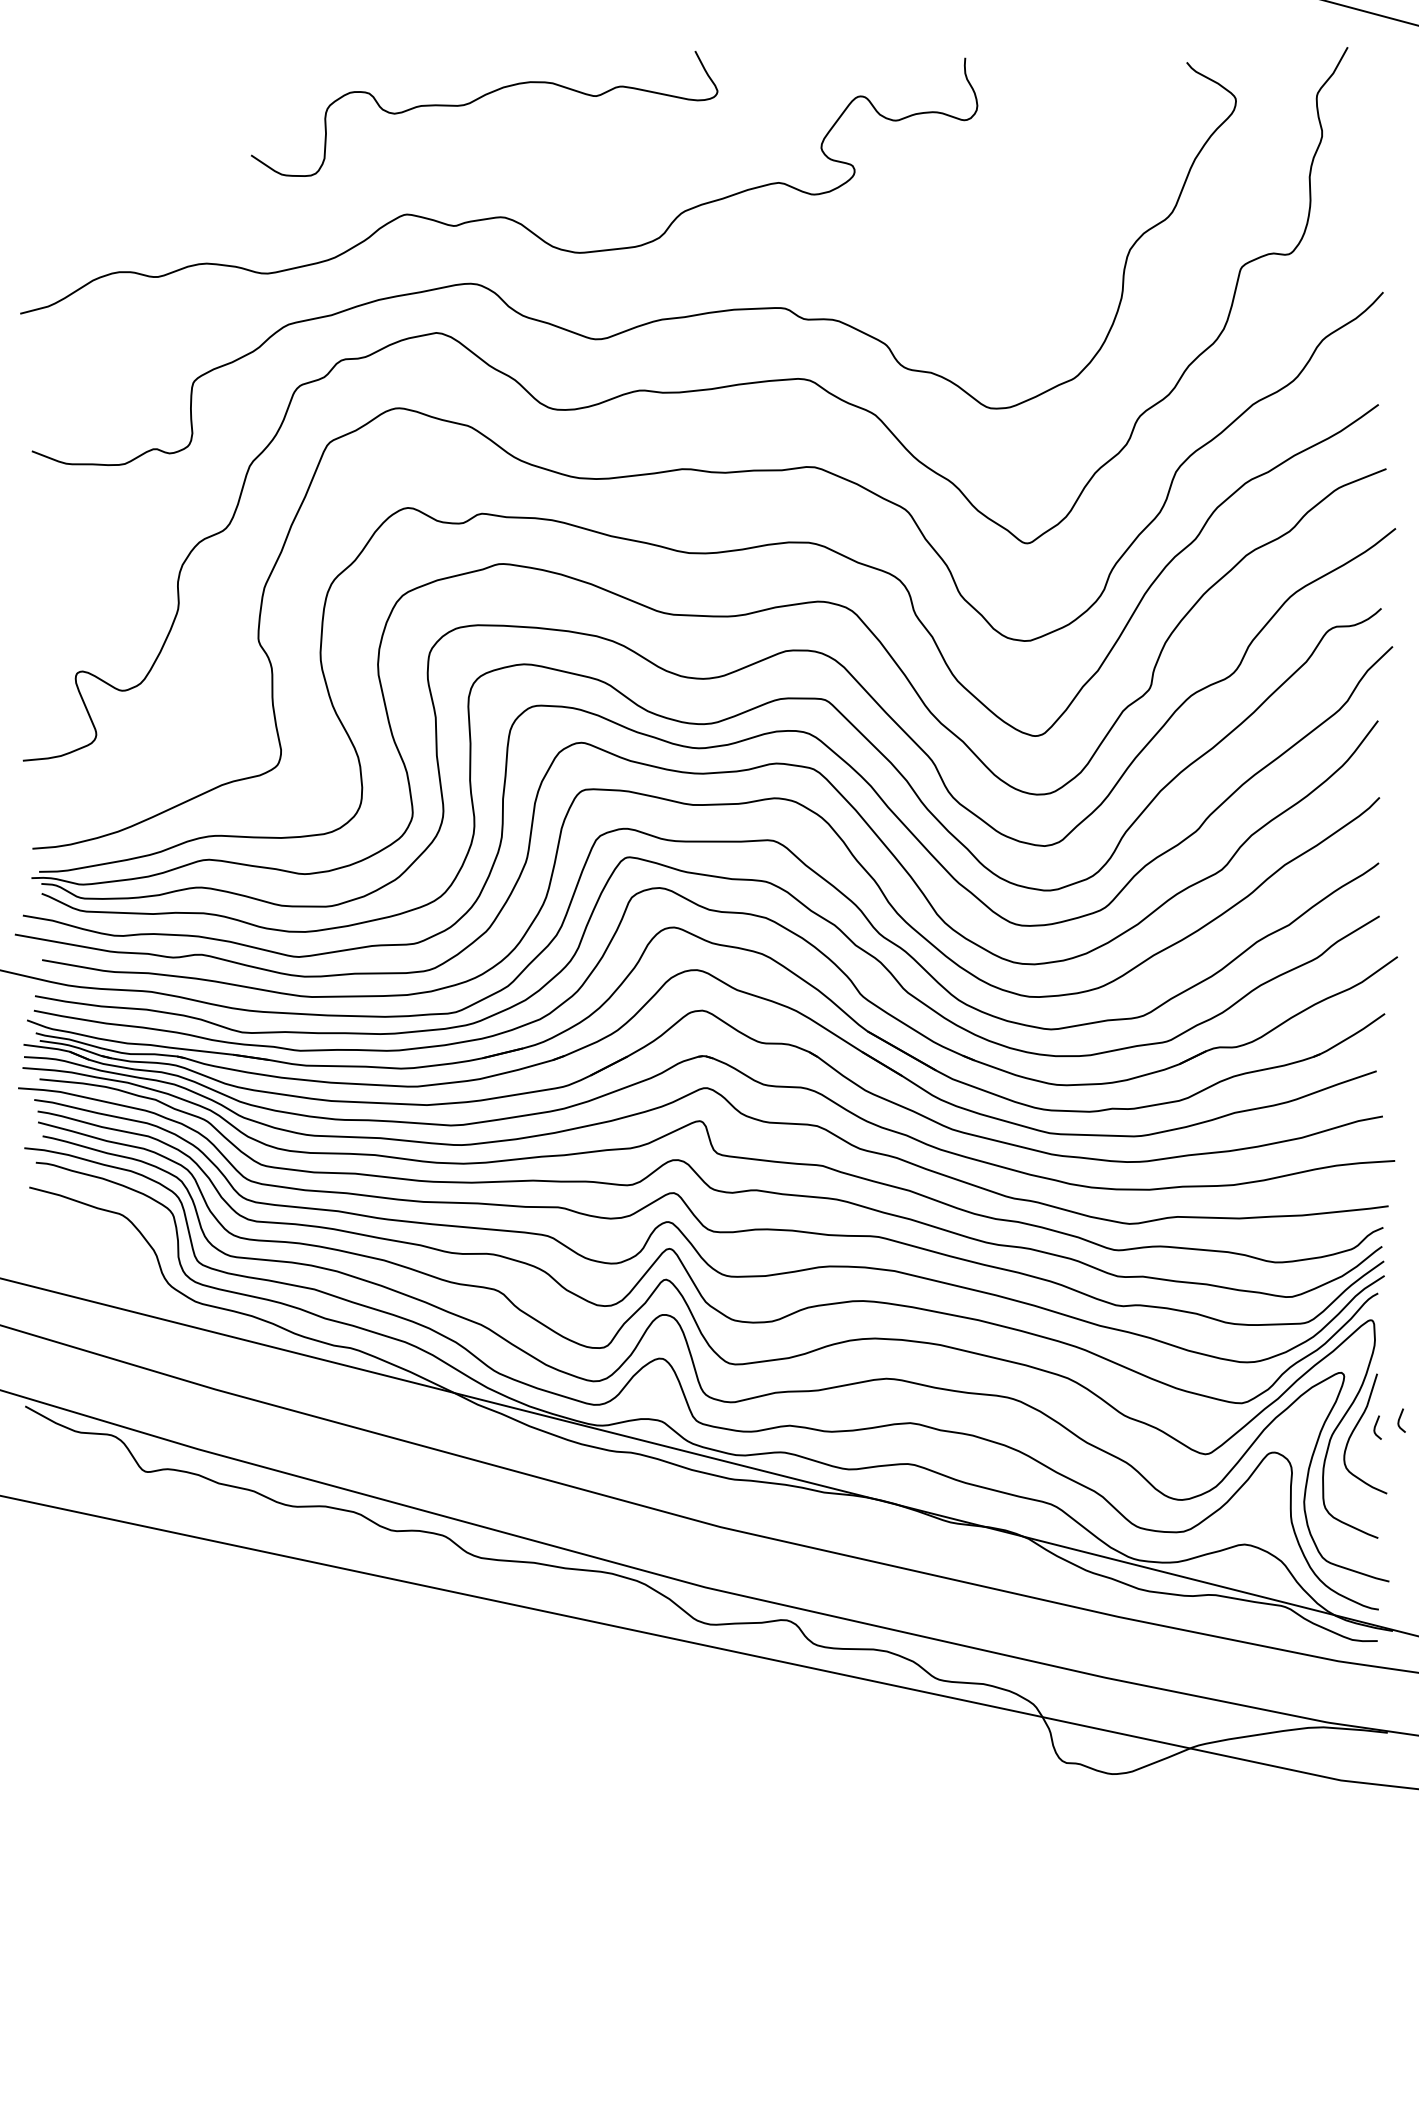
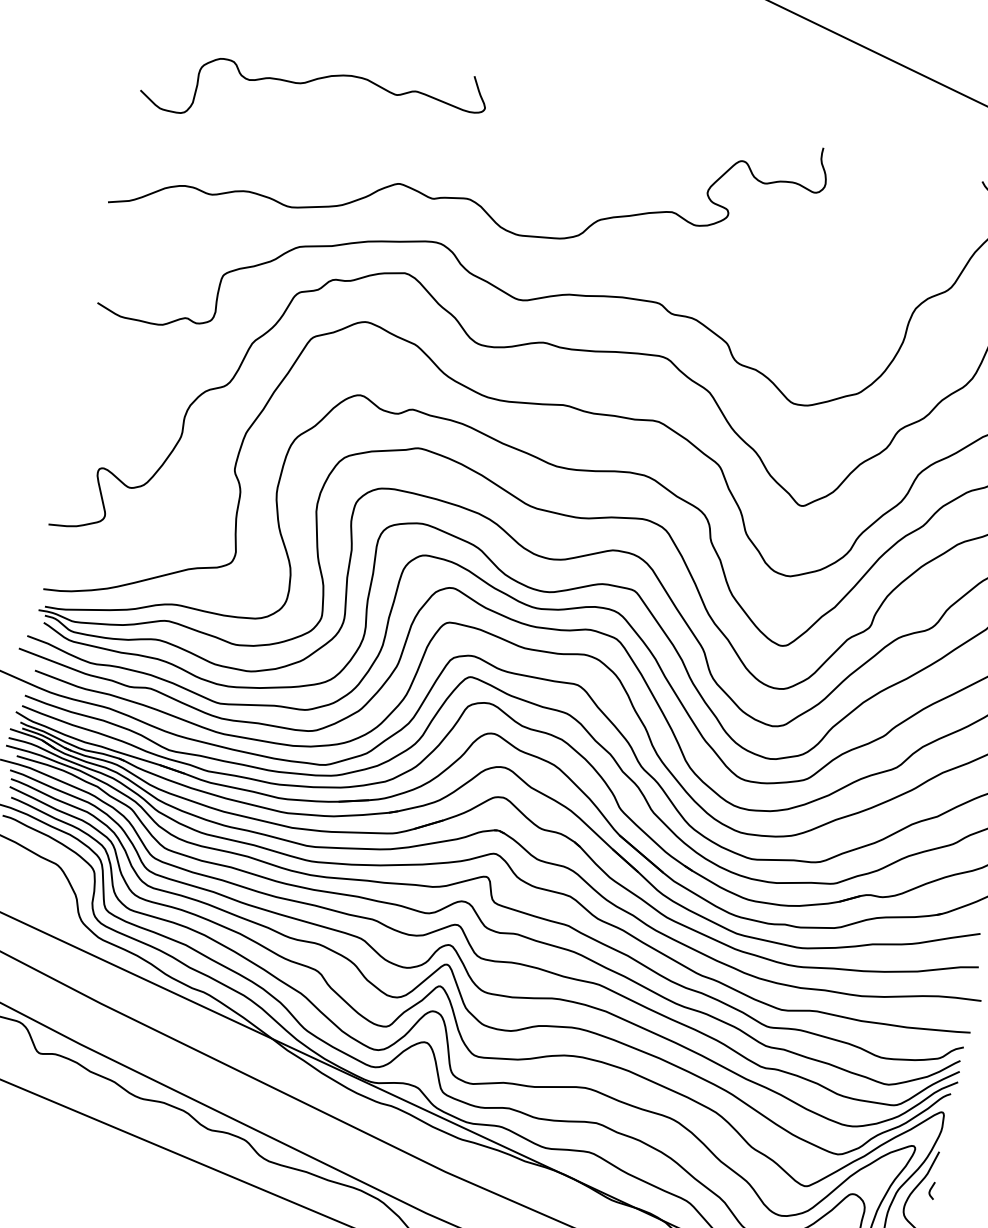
curve: (477, 100) -> (310, 81), moved
curve: (1400, 1419) -> (949, 1187), removed

